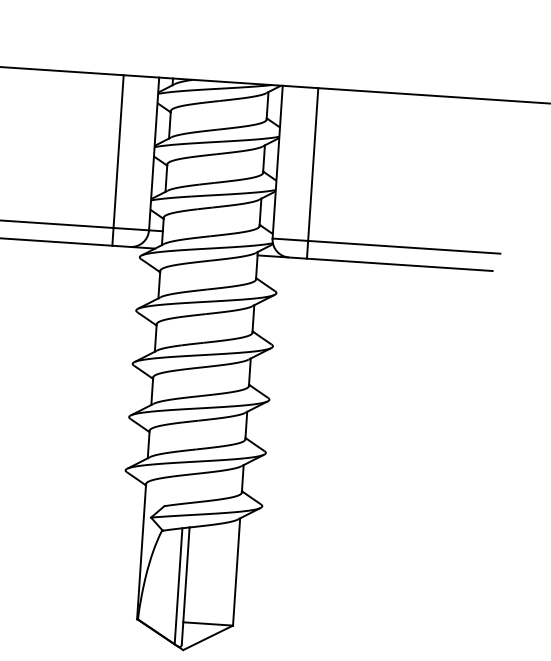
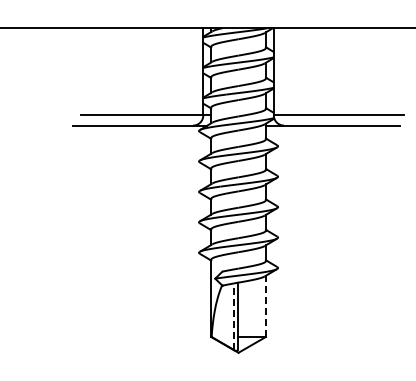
line: (118, 159) -> (183, 76), removed
line: (313, 172) -> (294, 76), removed
line: (235, 572) -> (265, 306), solid -> dashed
line: (178, 585) -> (233, 316), solid -> dashed

